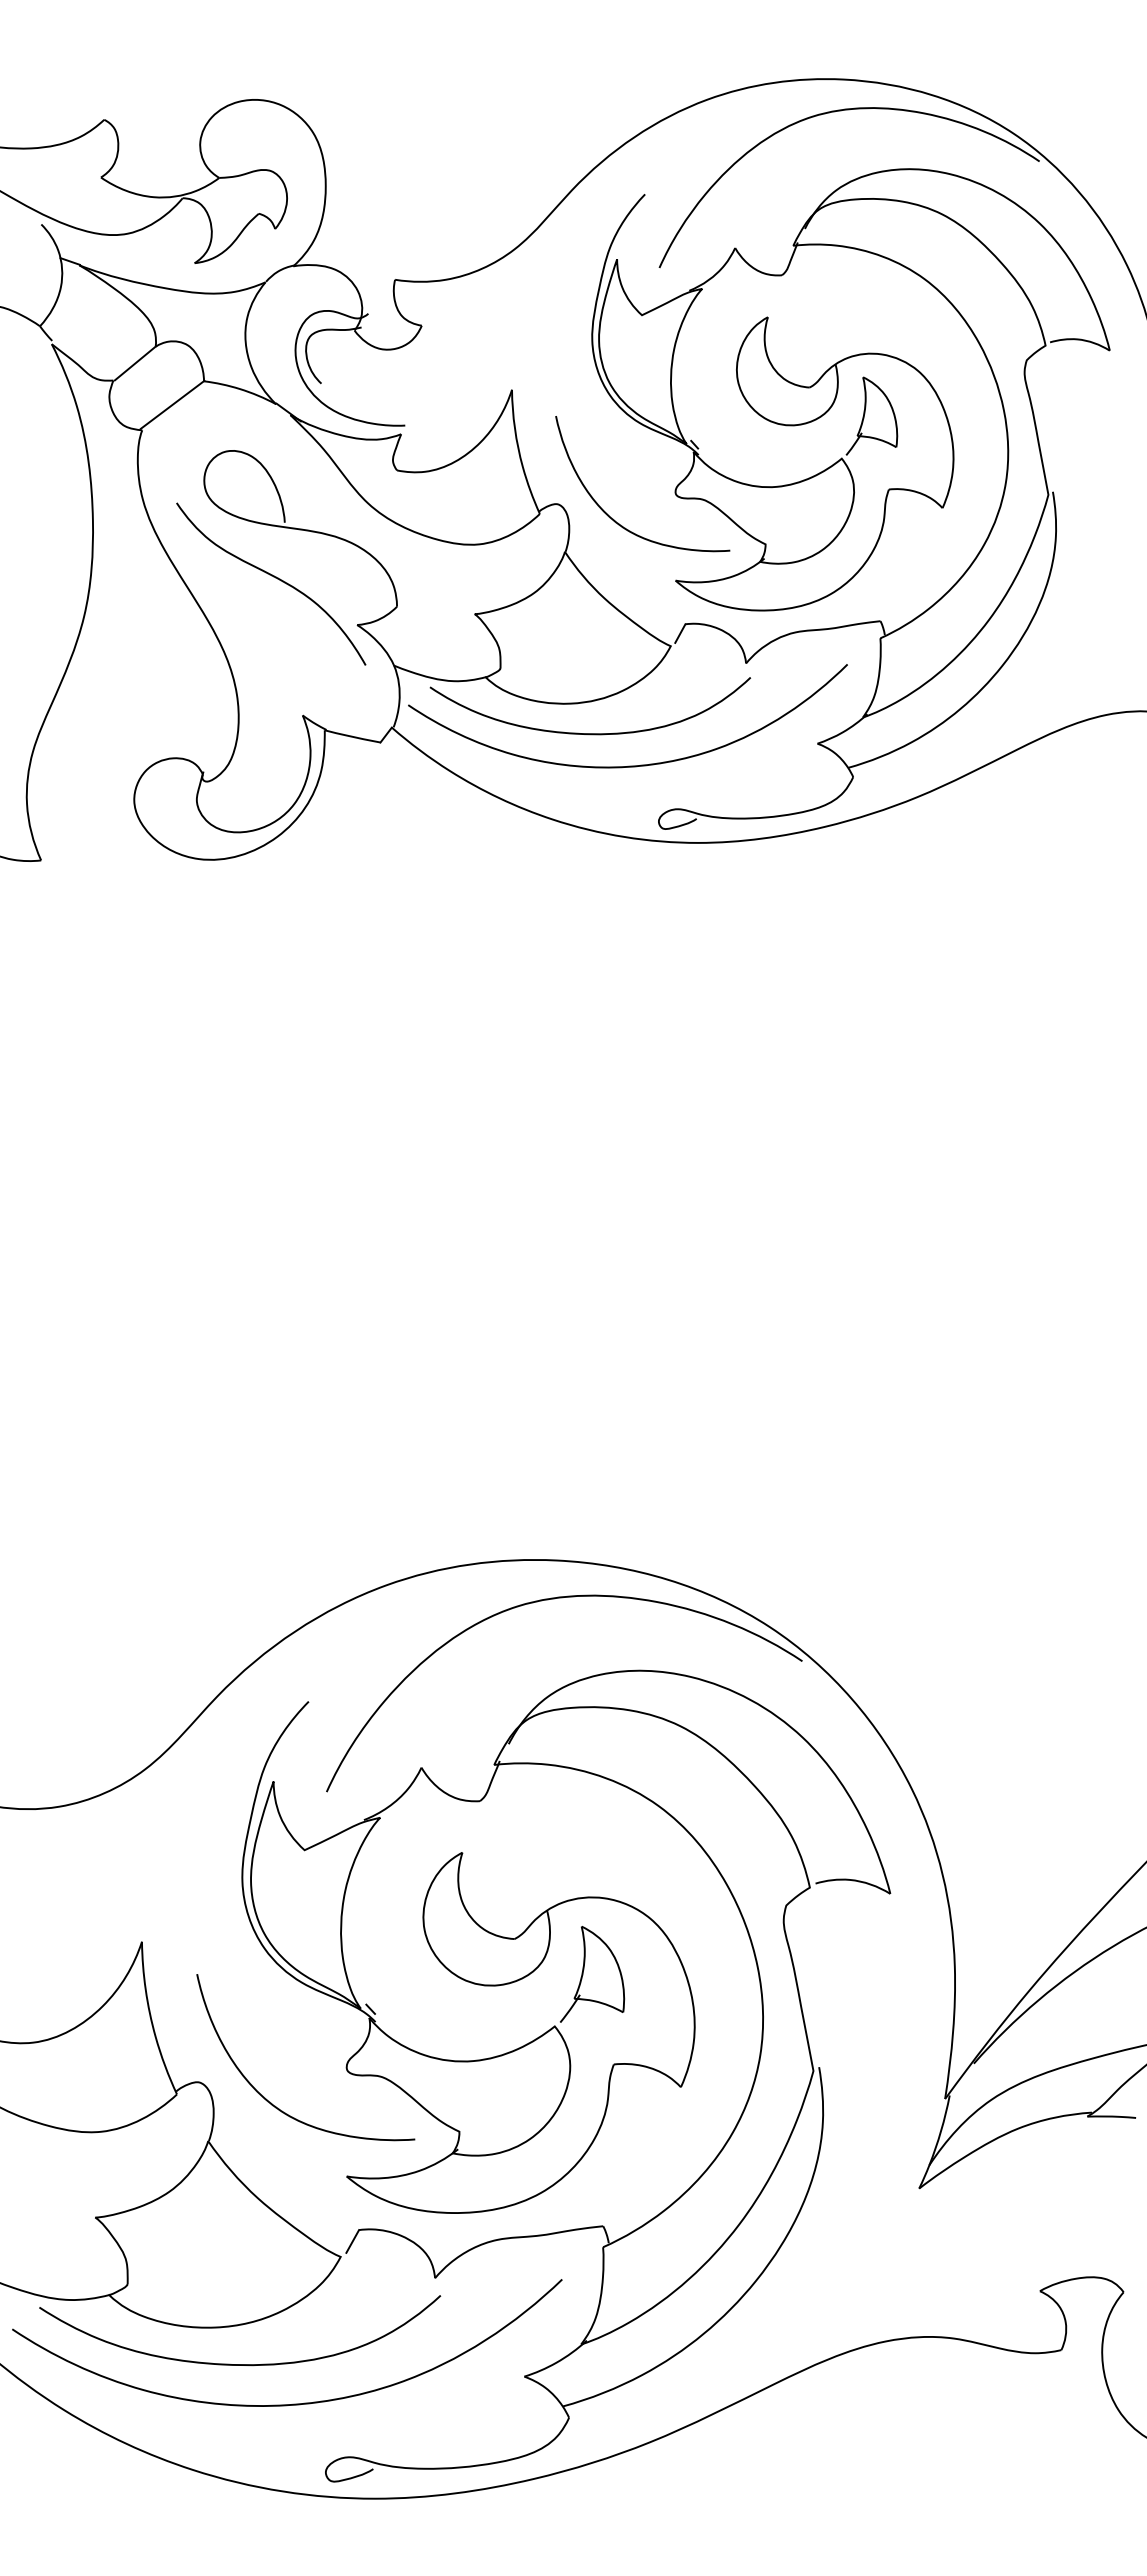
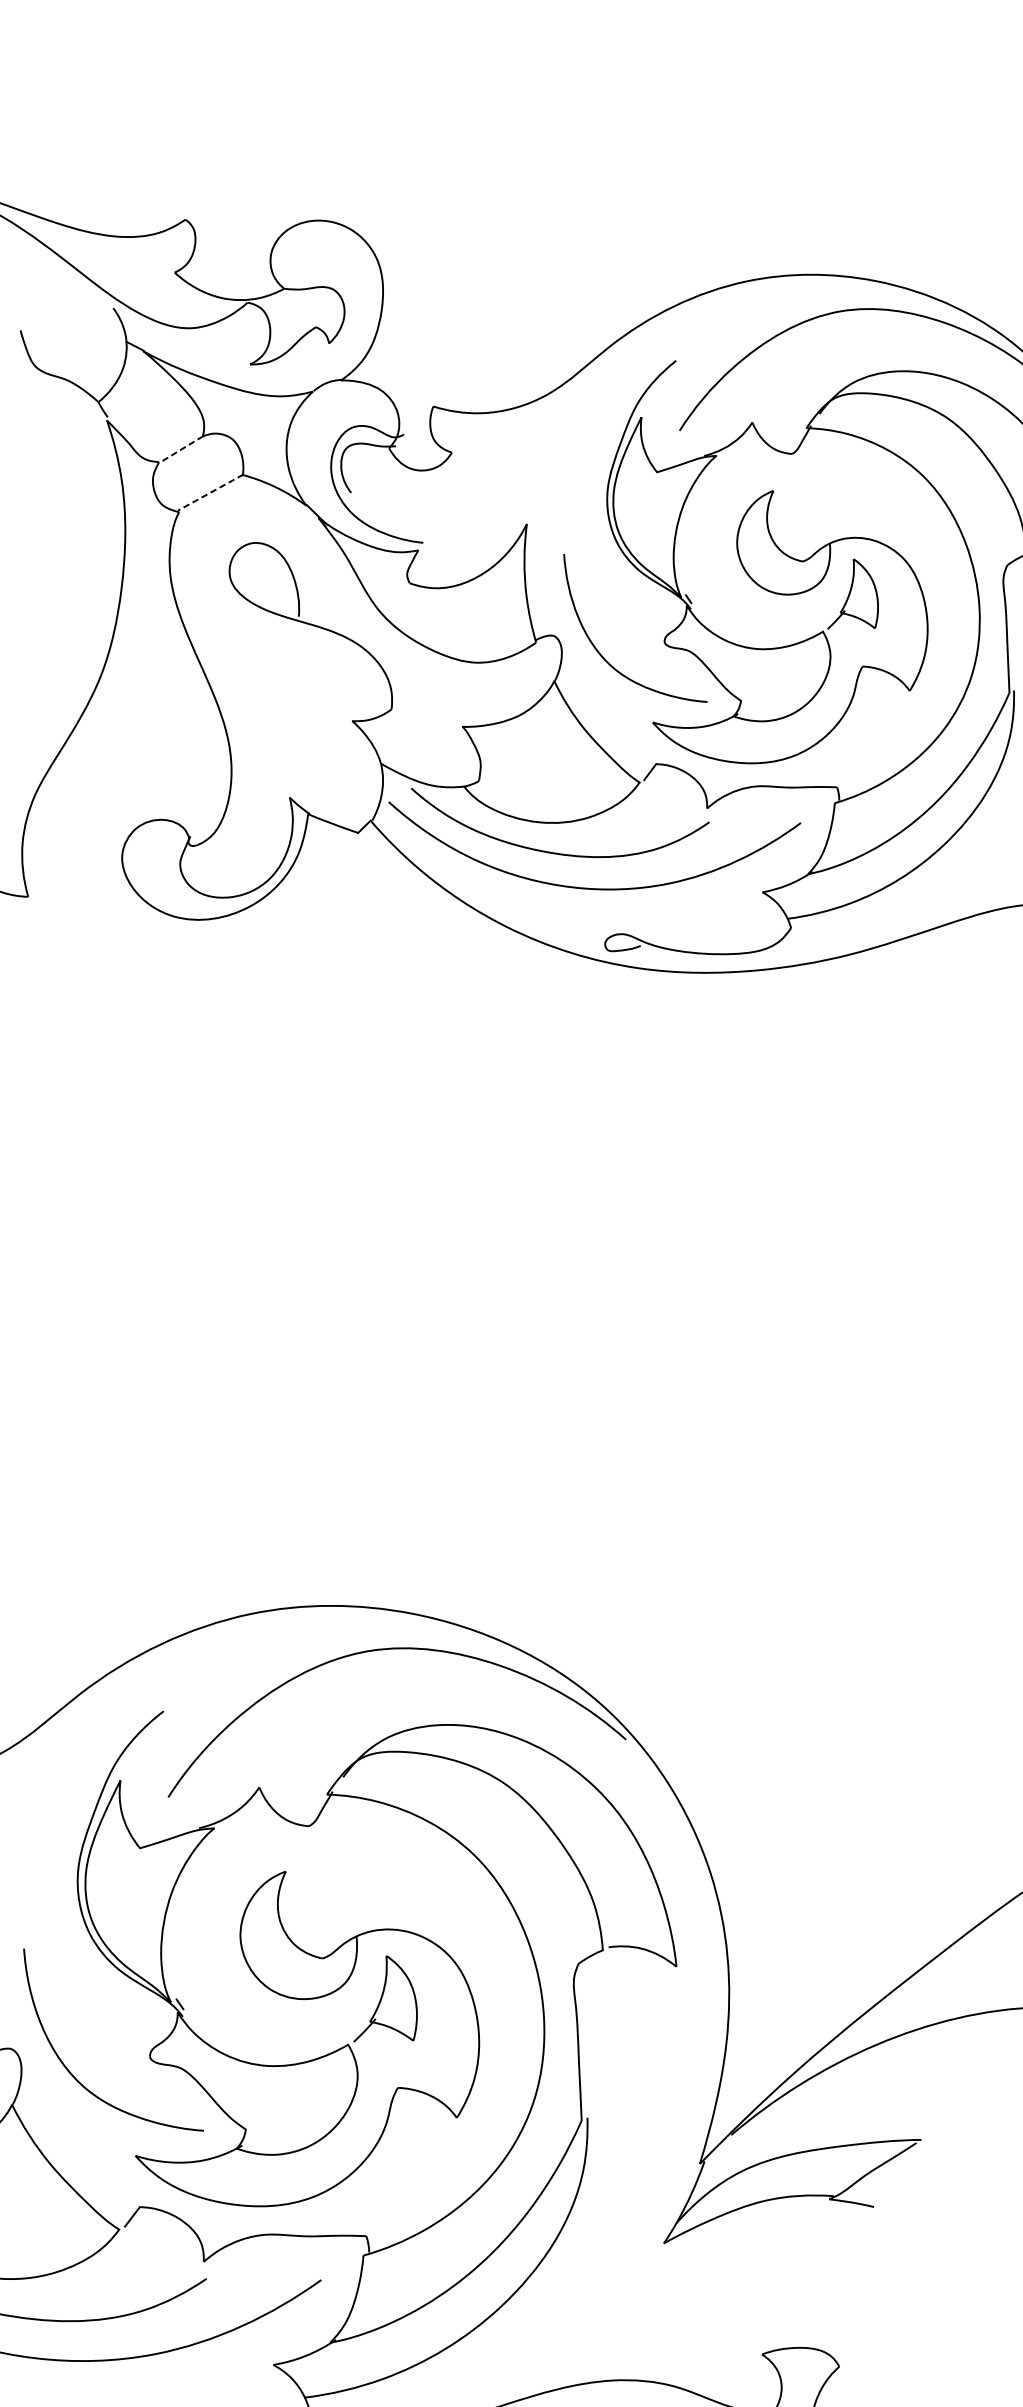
line: (135, 363) -> (181, 449), solid -> dashed
line: (172, 404) -> (210, 492), solid -> dashed
curve: (273, 577) -> (281, 665), removed

